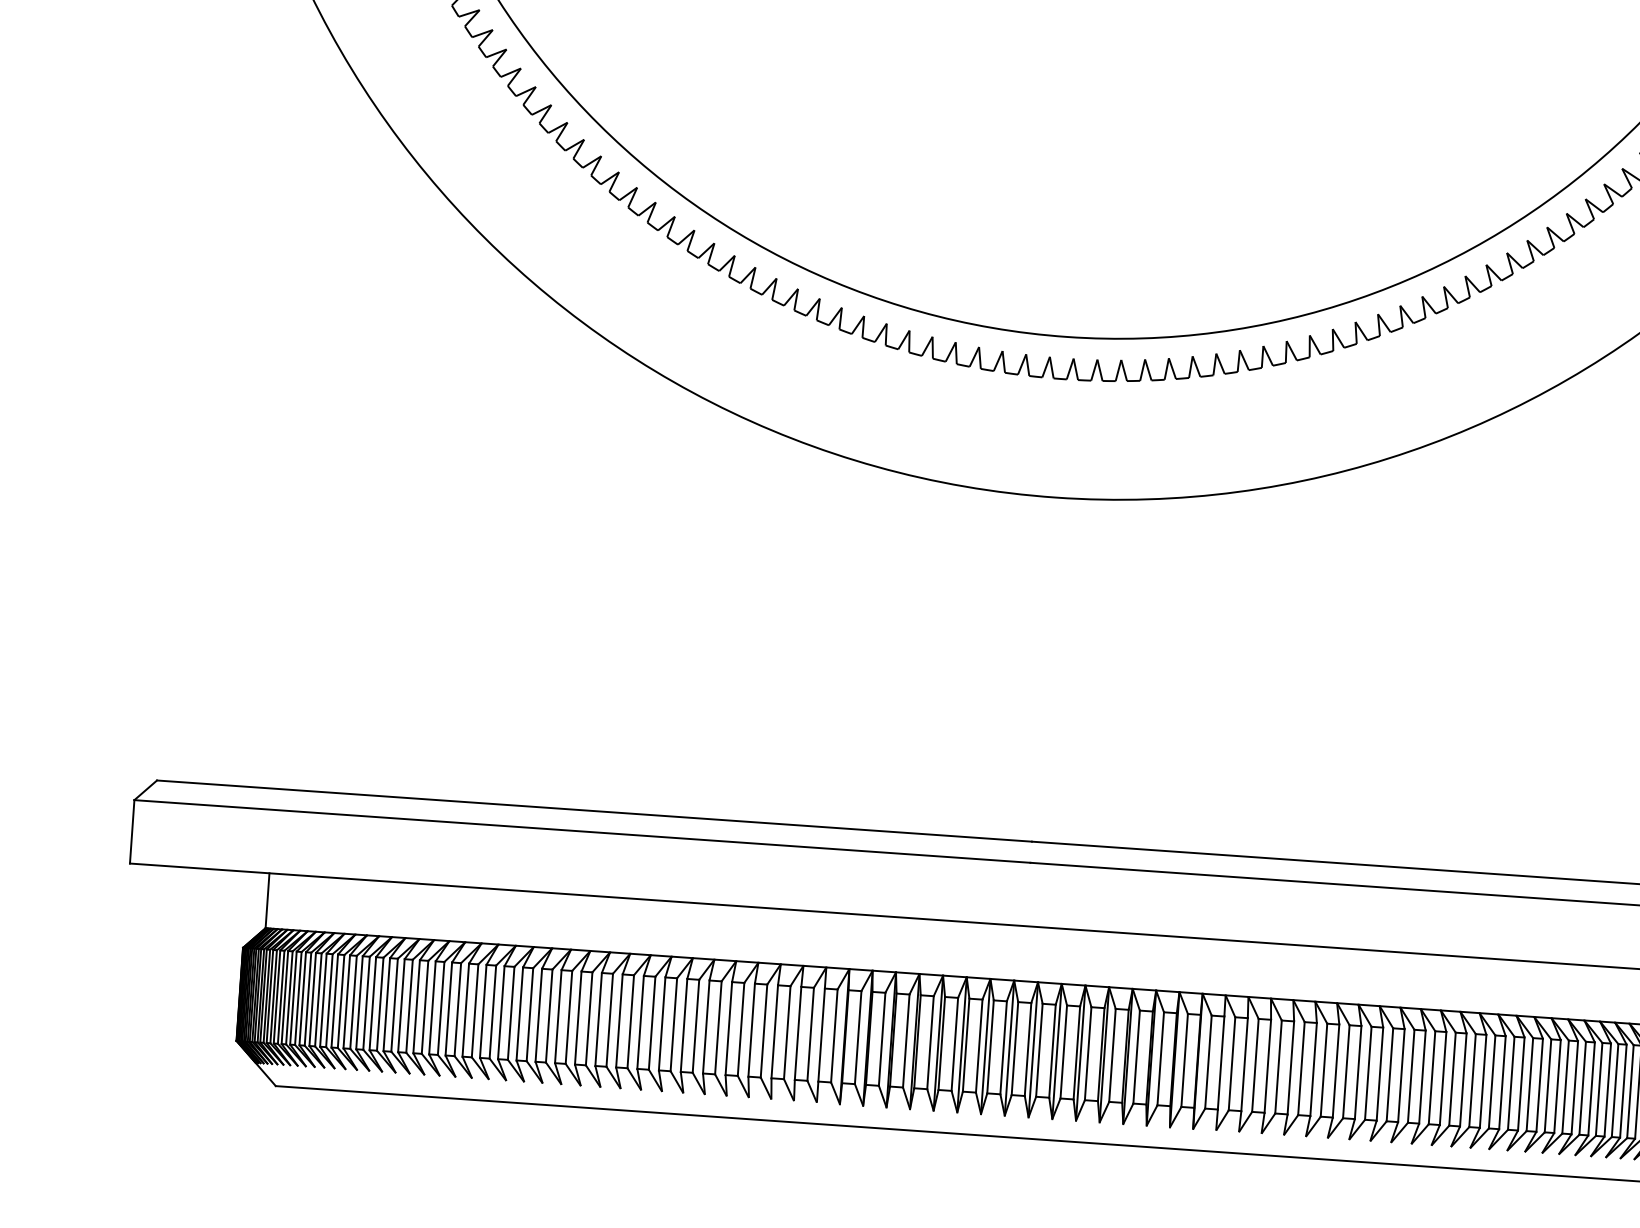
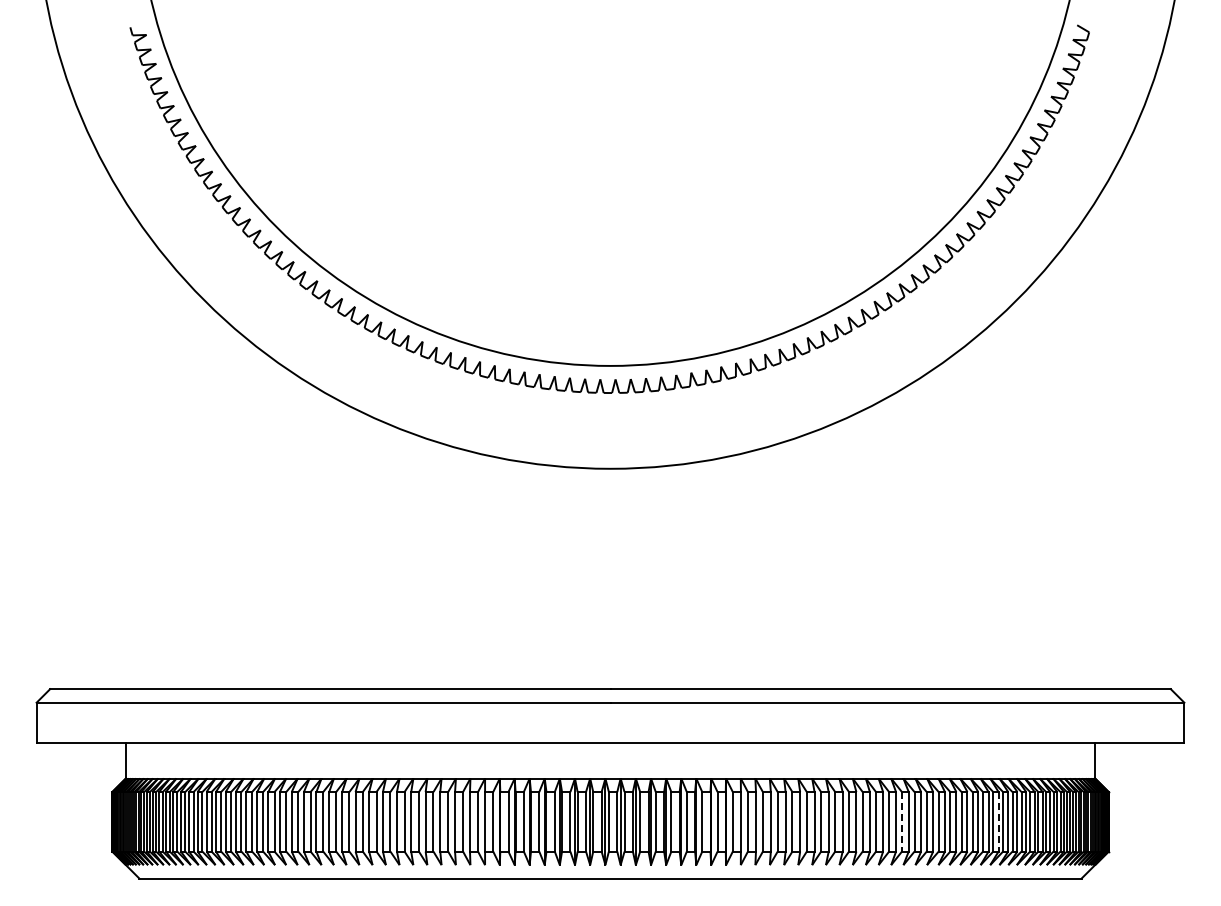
line: (1471, 1080) -> (901, 821), solid -> dashed
line: (1623, 1090) -> (998, 821), solid -> dashed

